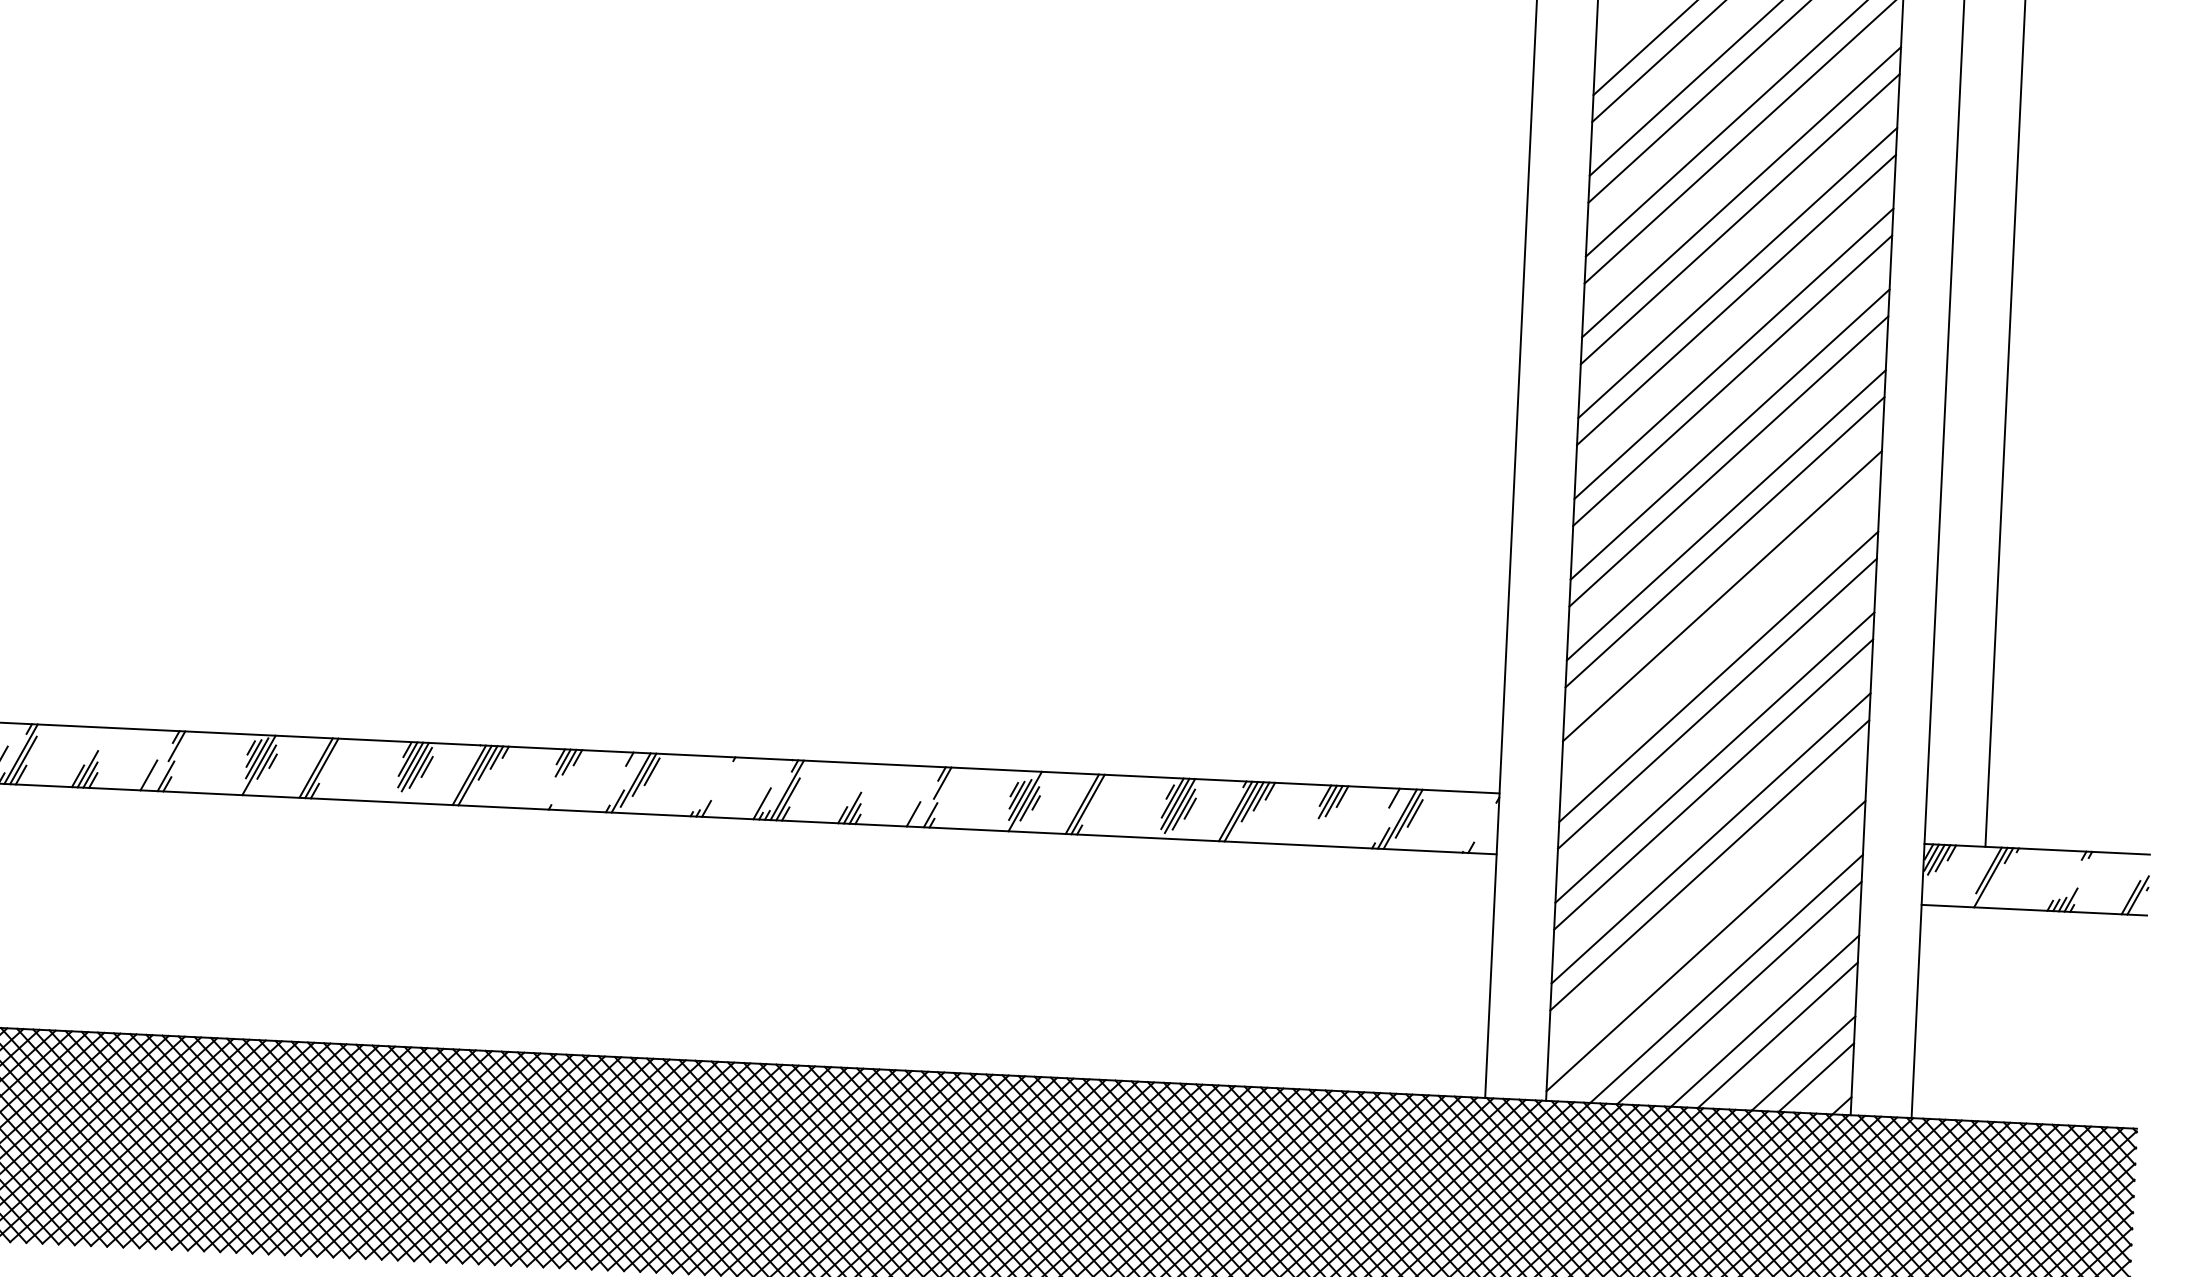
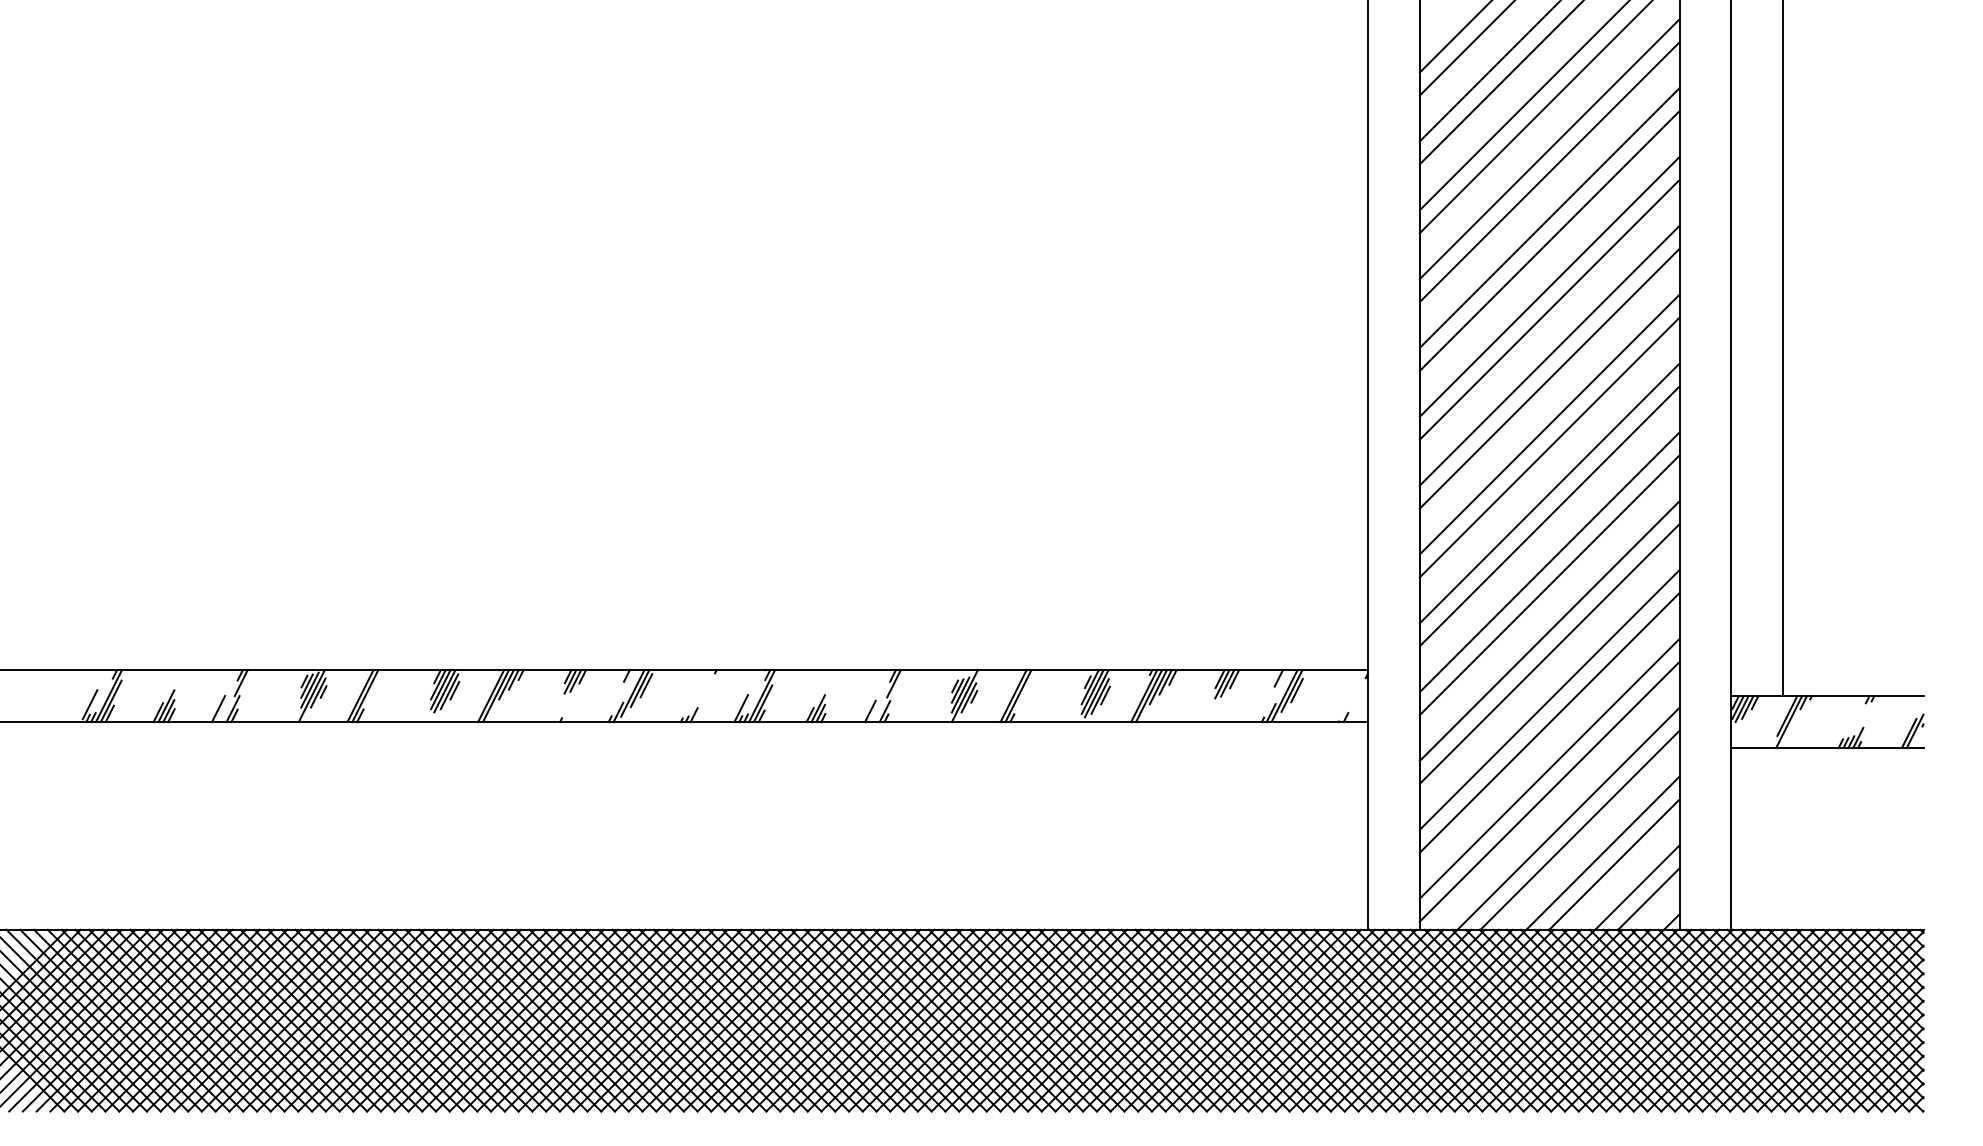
line: (1721, 623) -> (1549, 516), added
line: (1707, 918) -> (1549, 768), added

